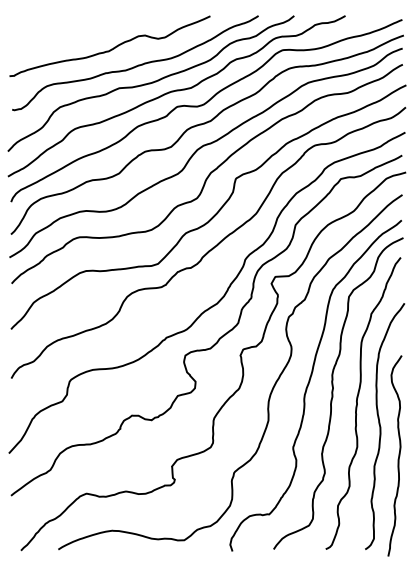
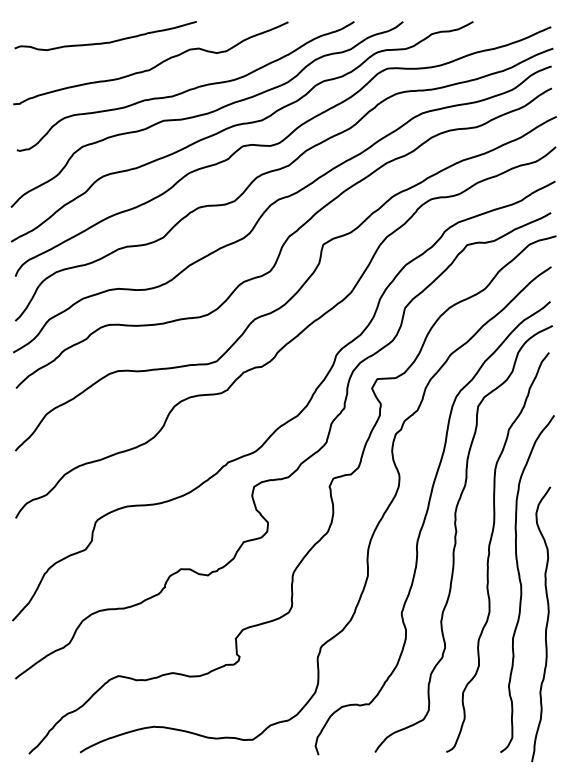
curve: (76, 30) -> (104, 41), added

